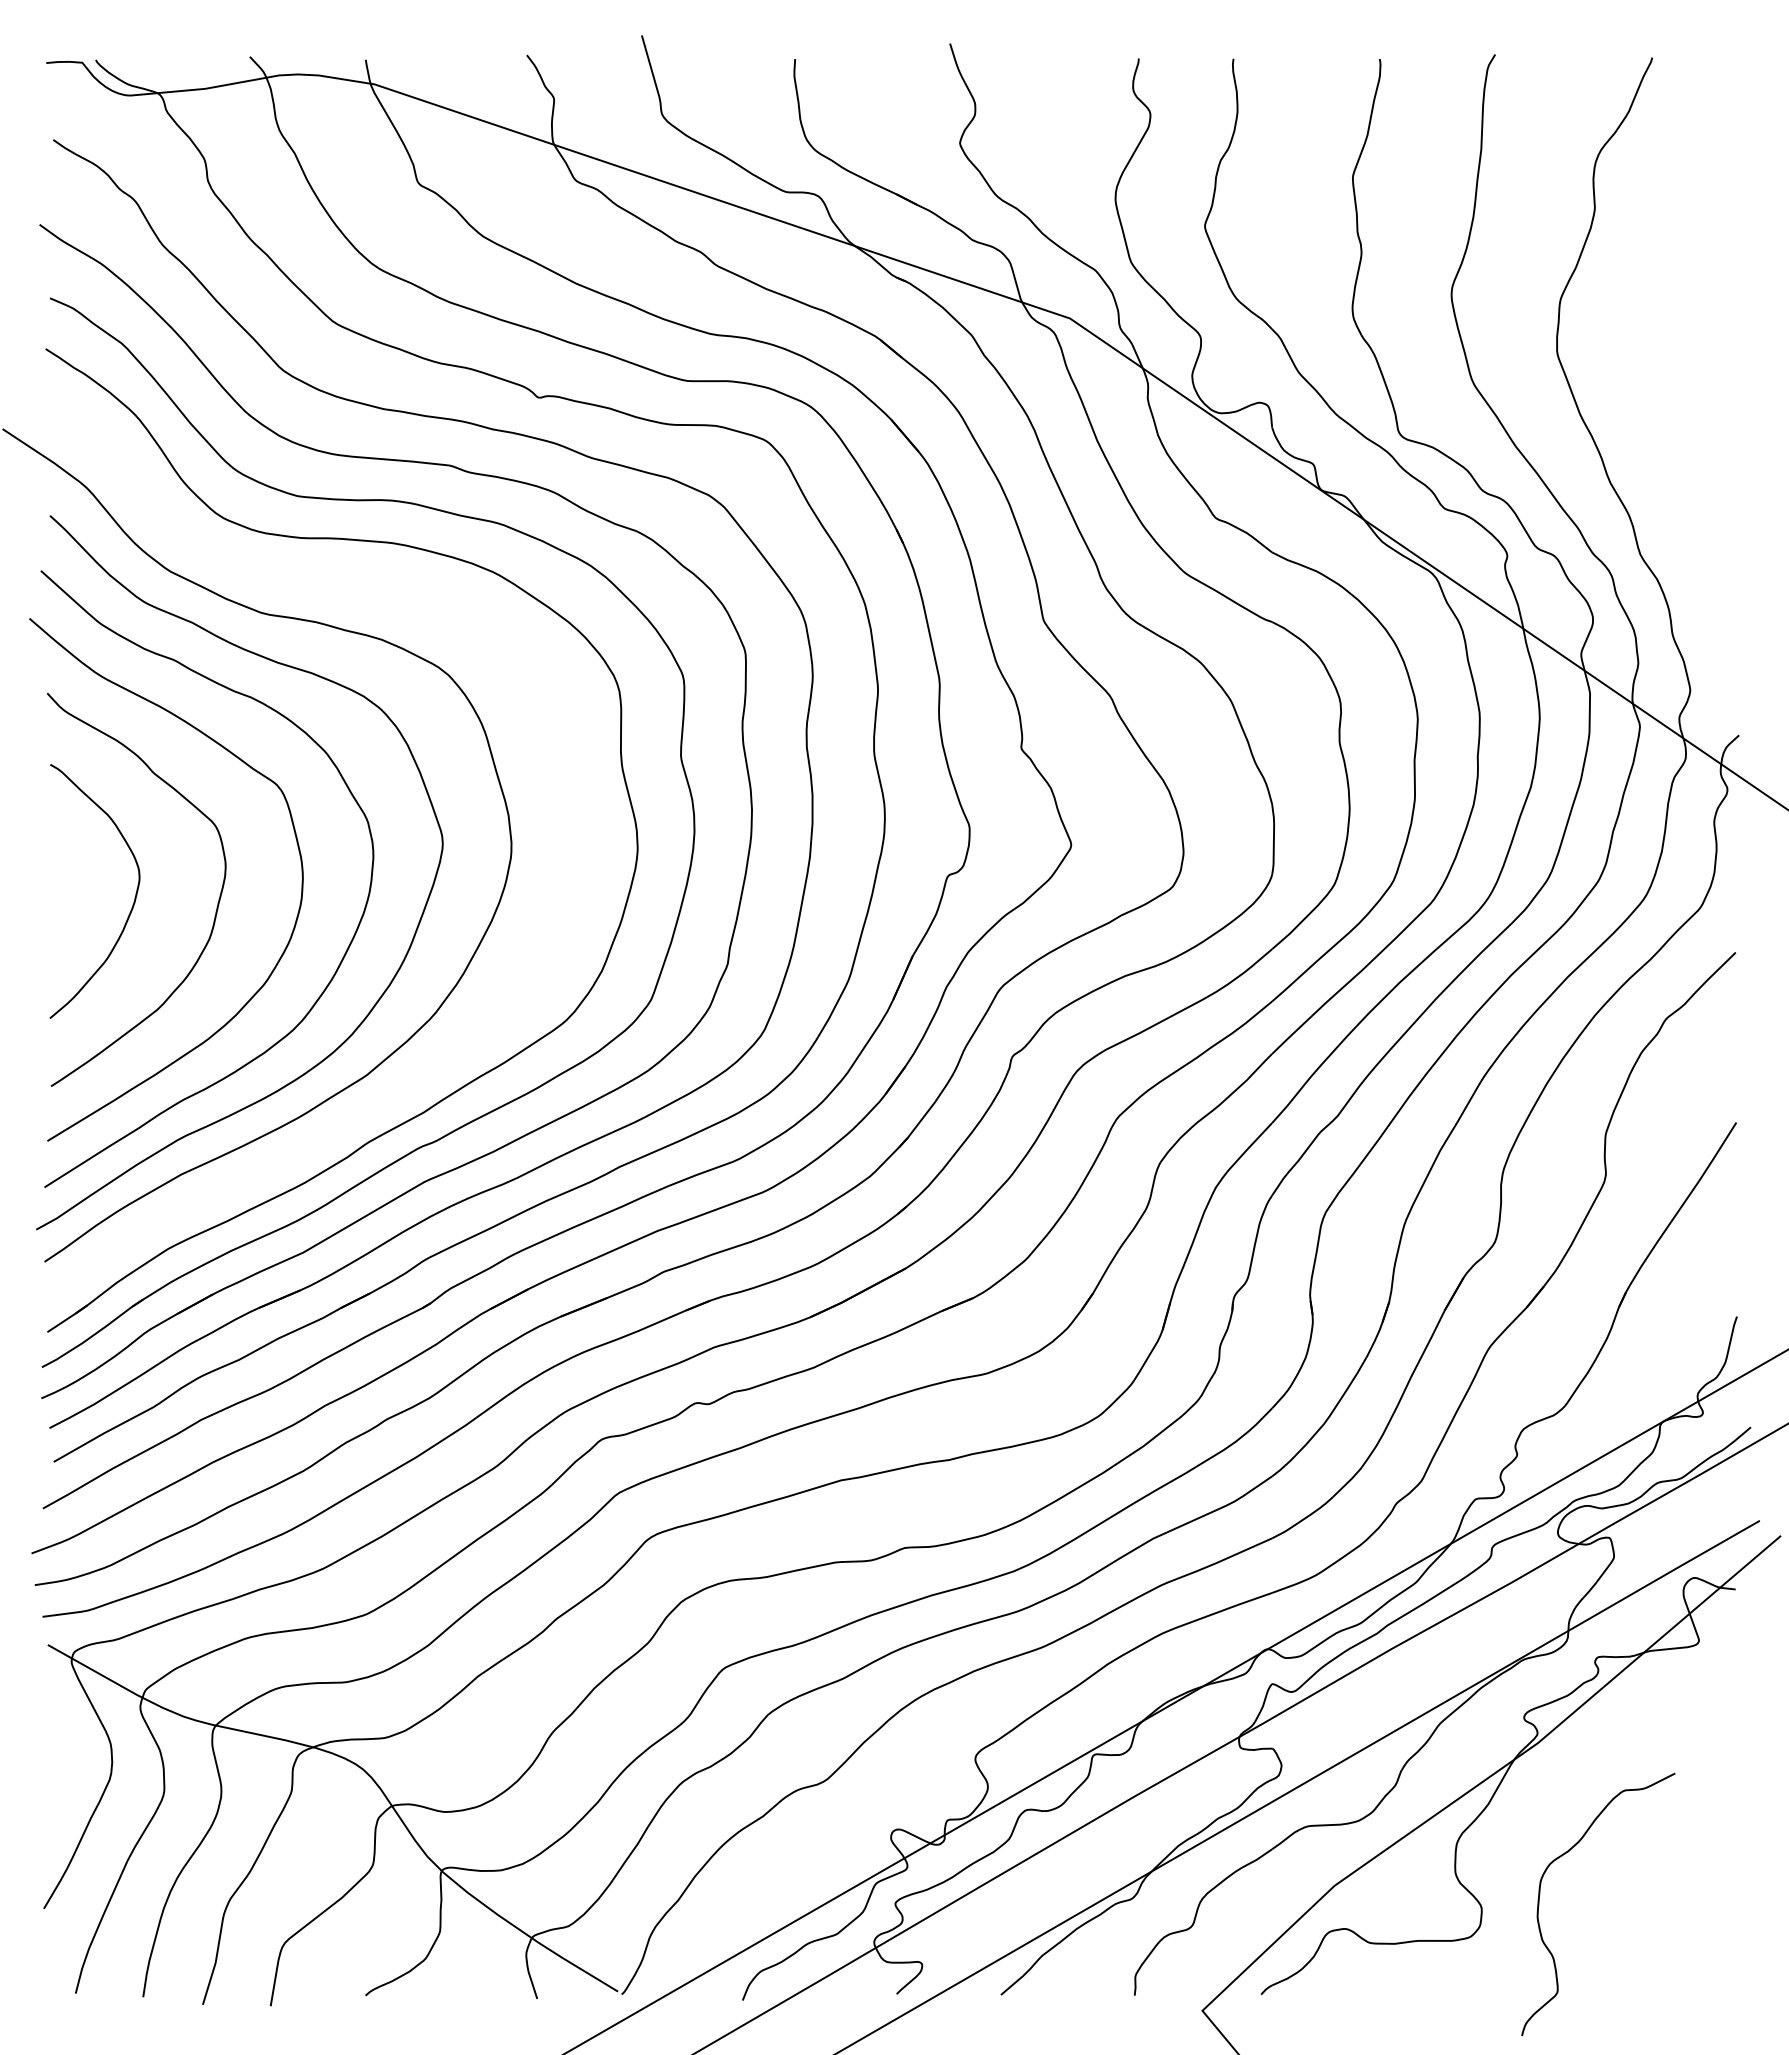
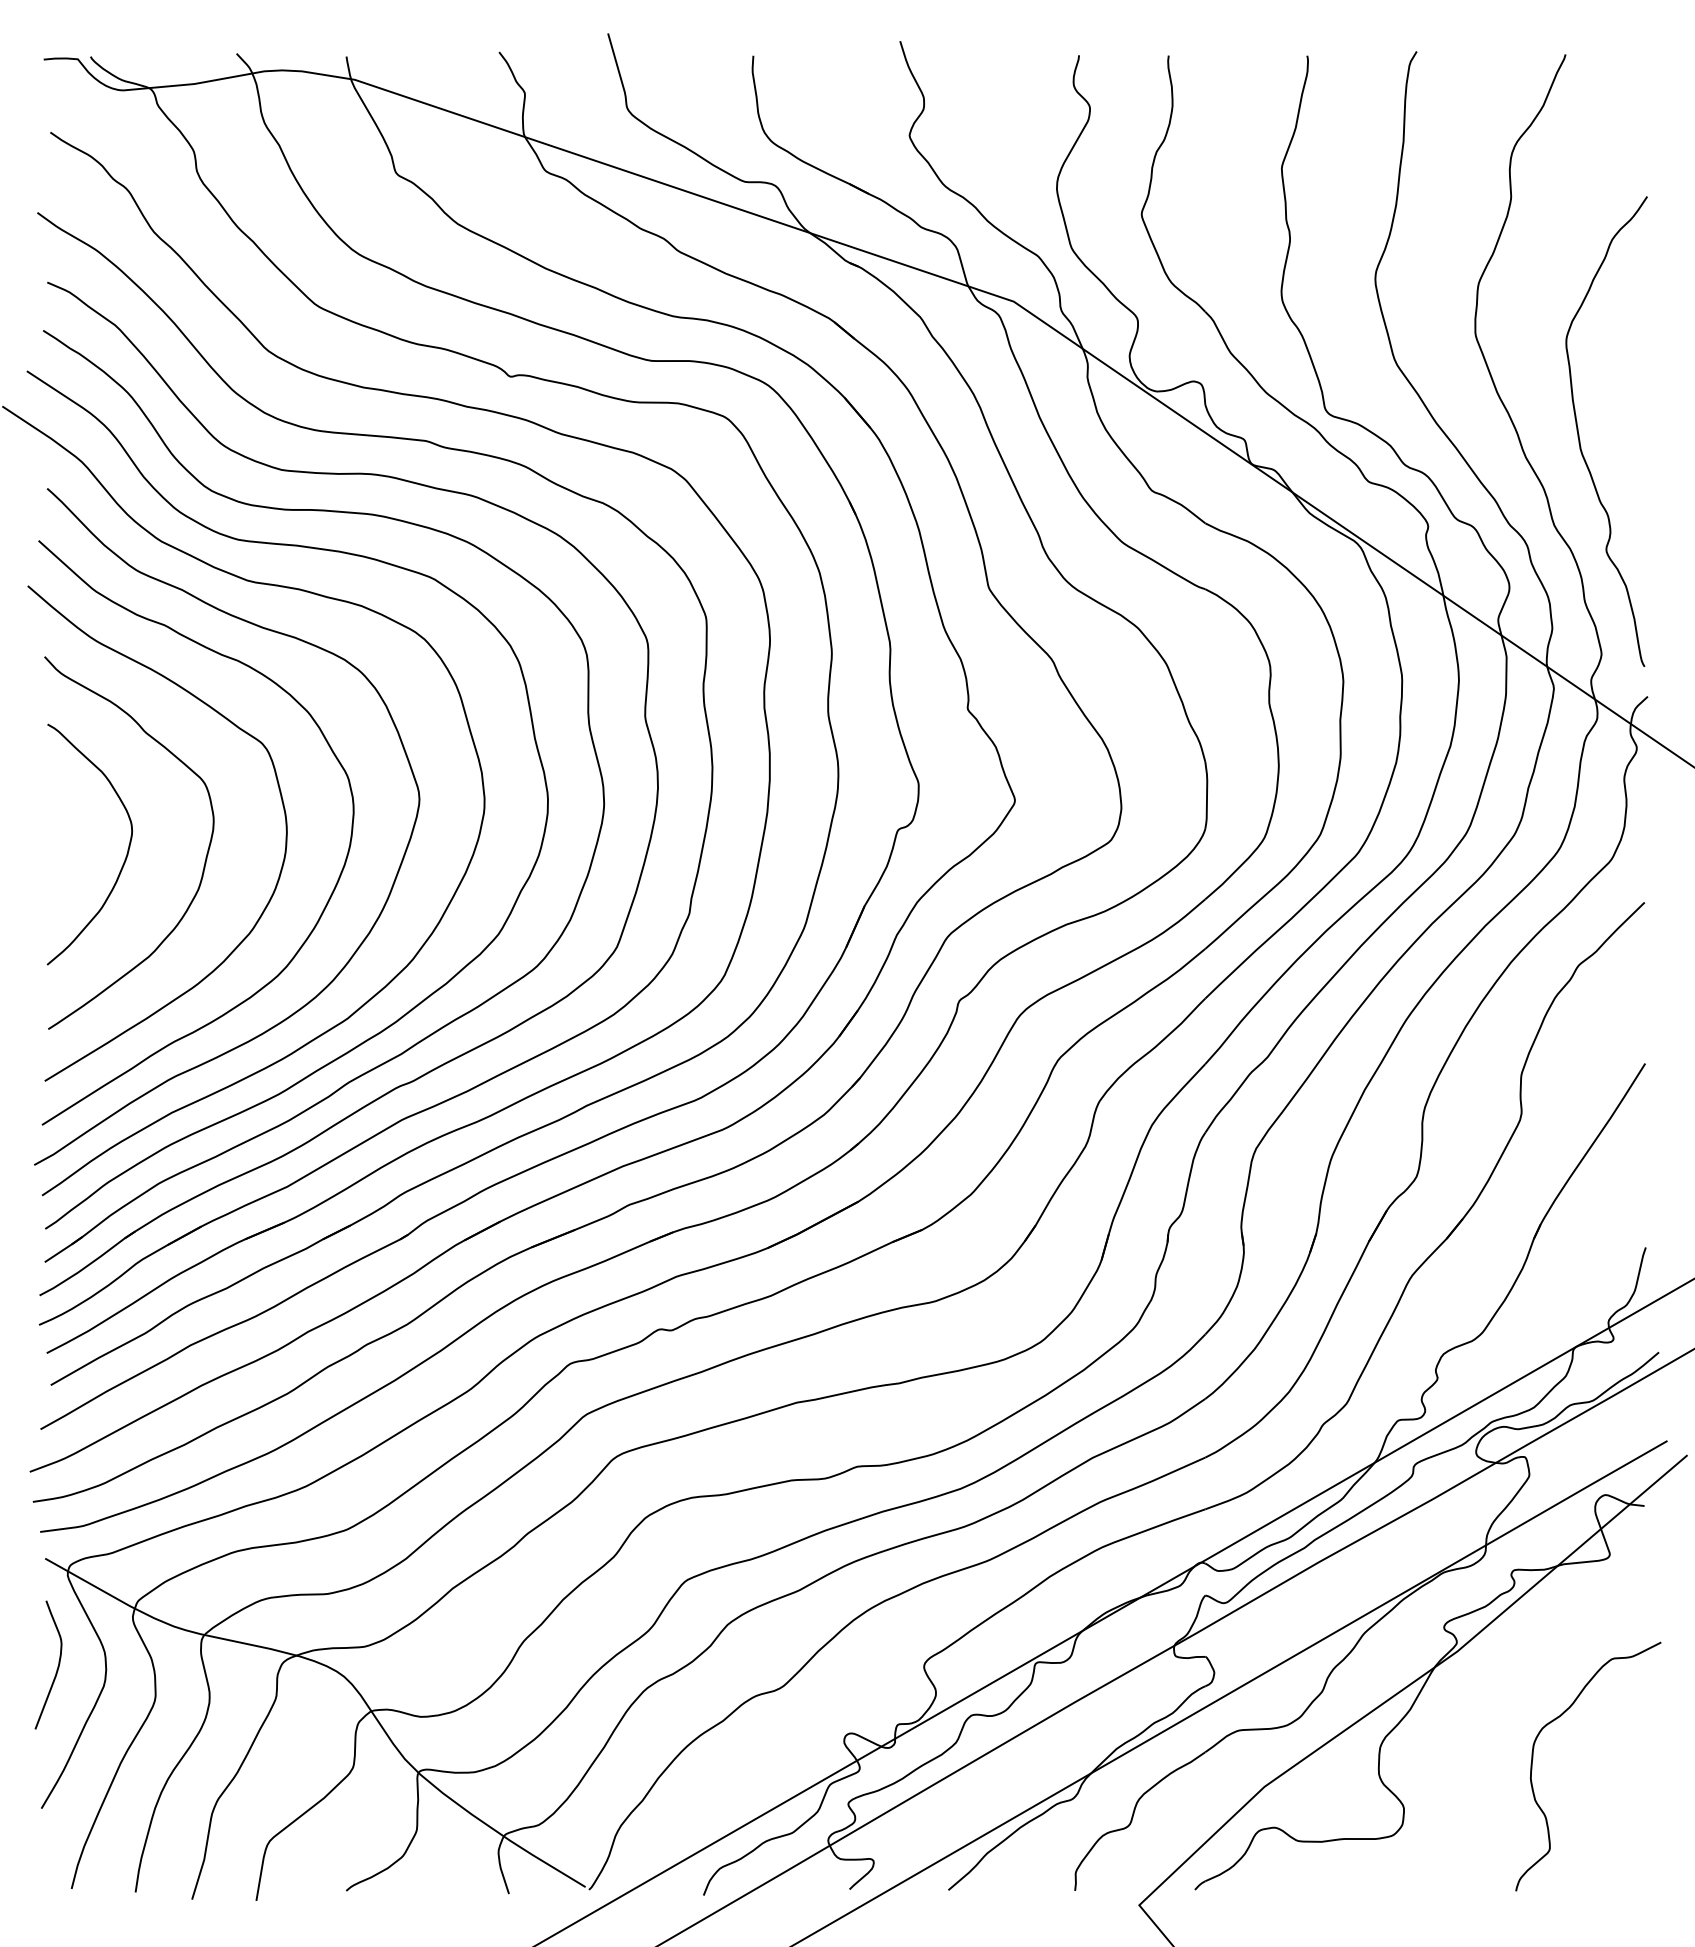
curve: (1667, 461) -> (1579, 437), added
curve: (456, 1047) -> (432, 992), added
curve: (60, 1759) -> (57, 1667), added
curve: (1540, 1894) -> (1533, 1757), moved

